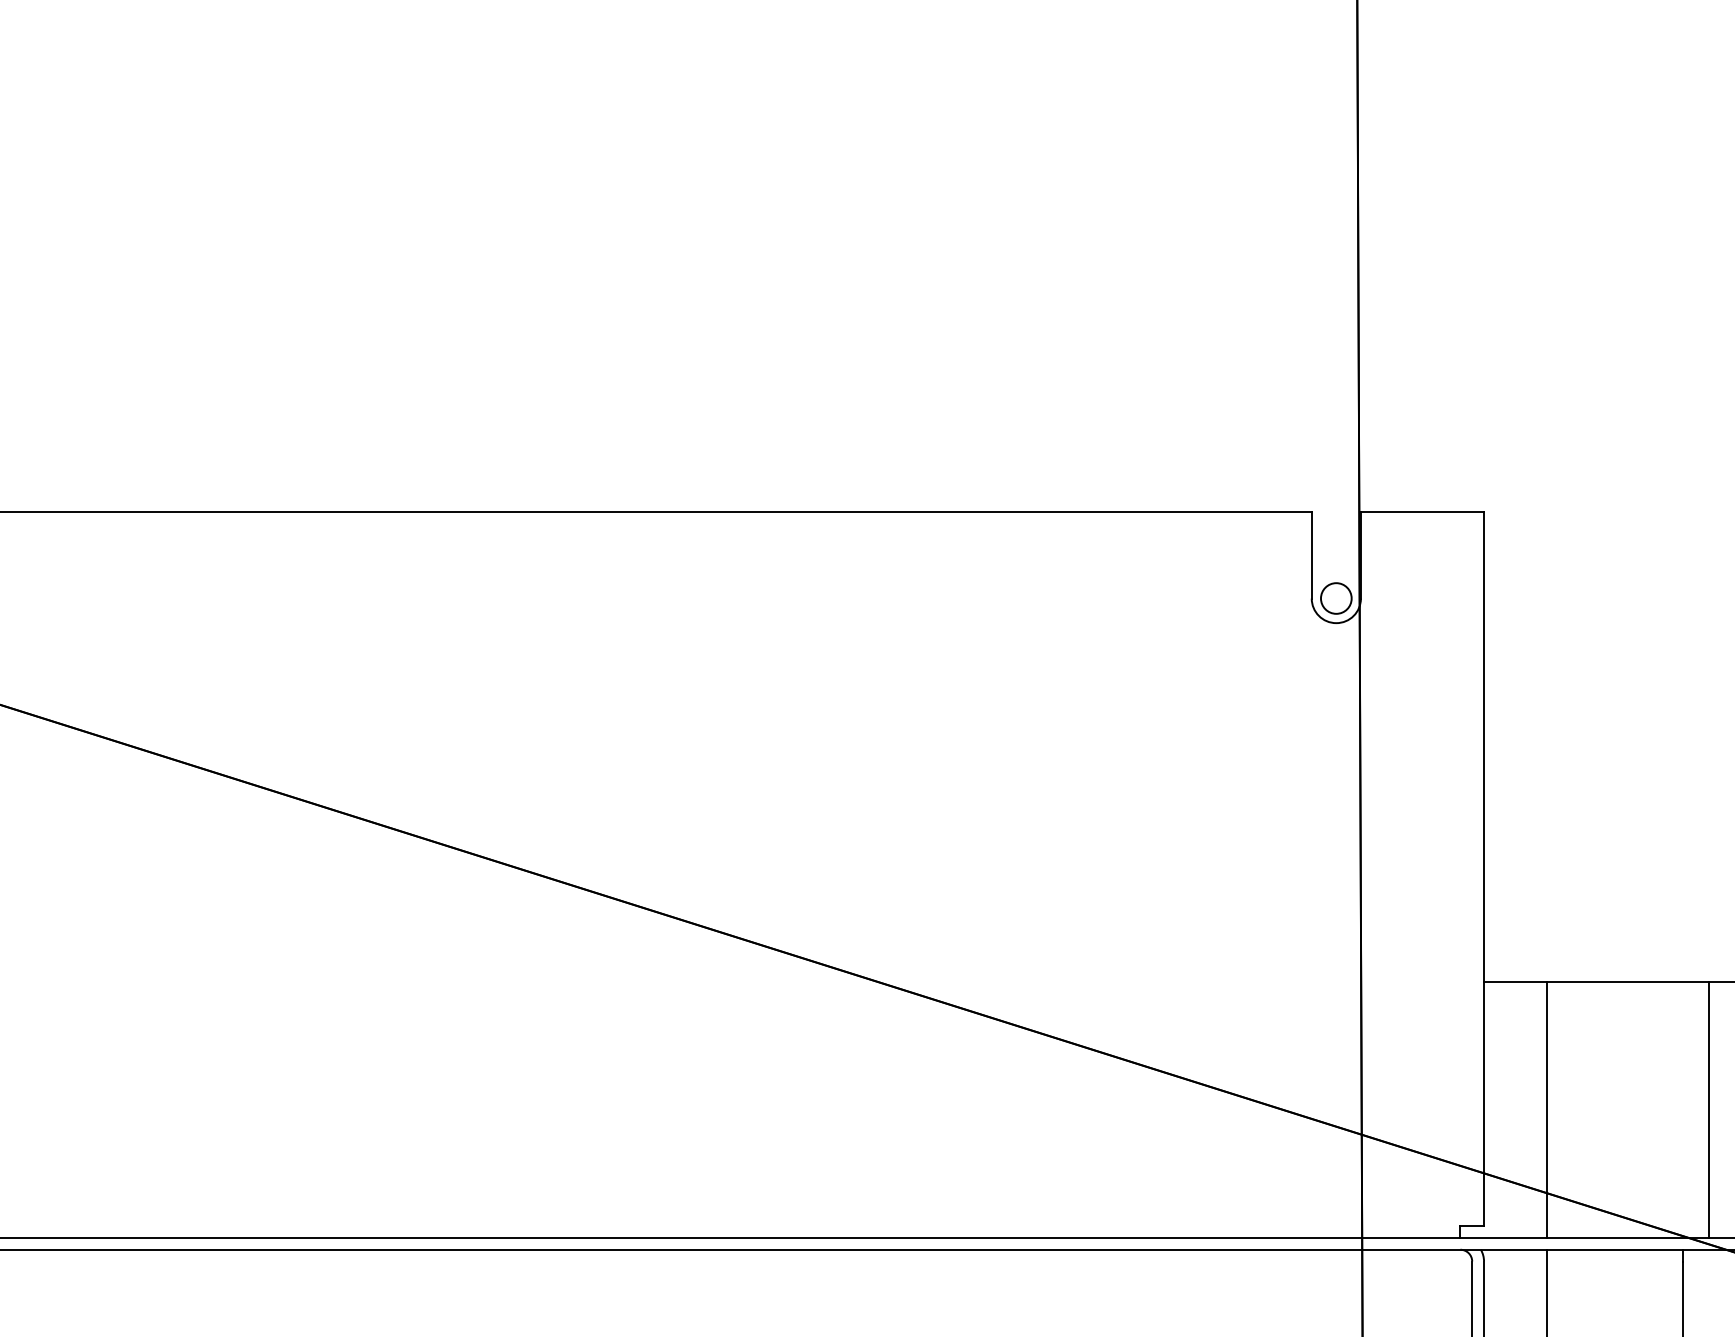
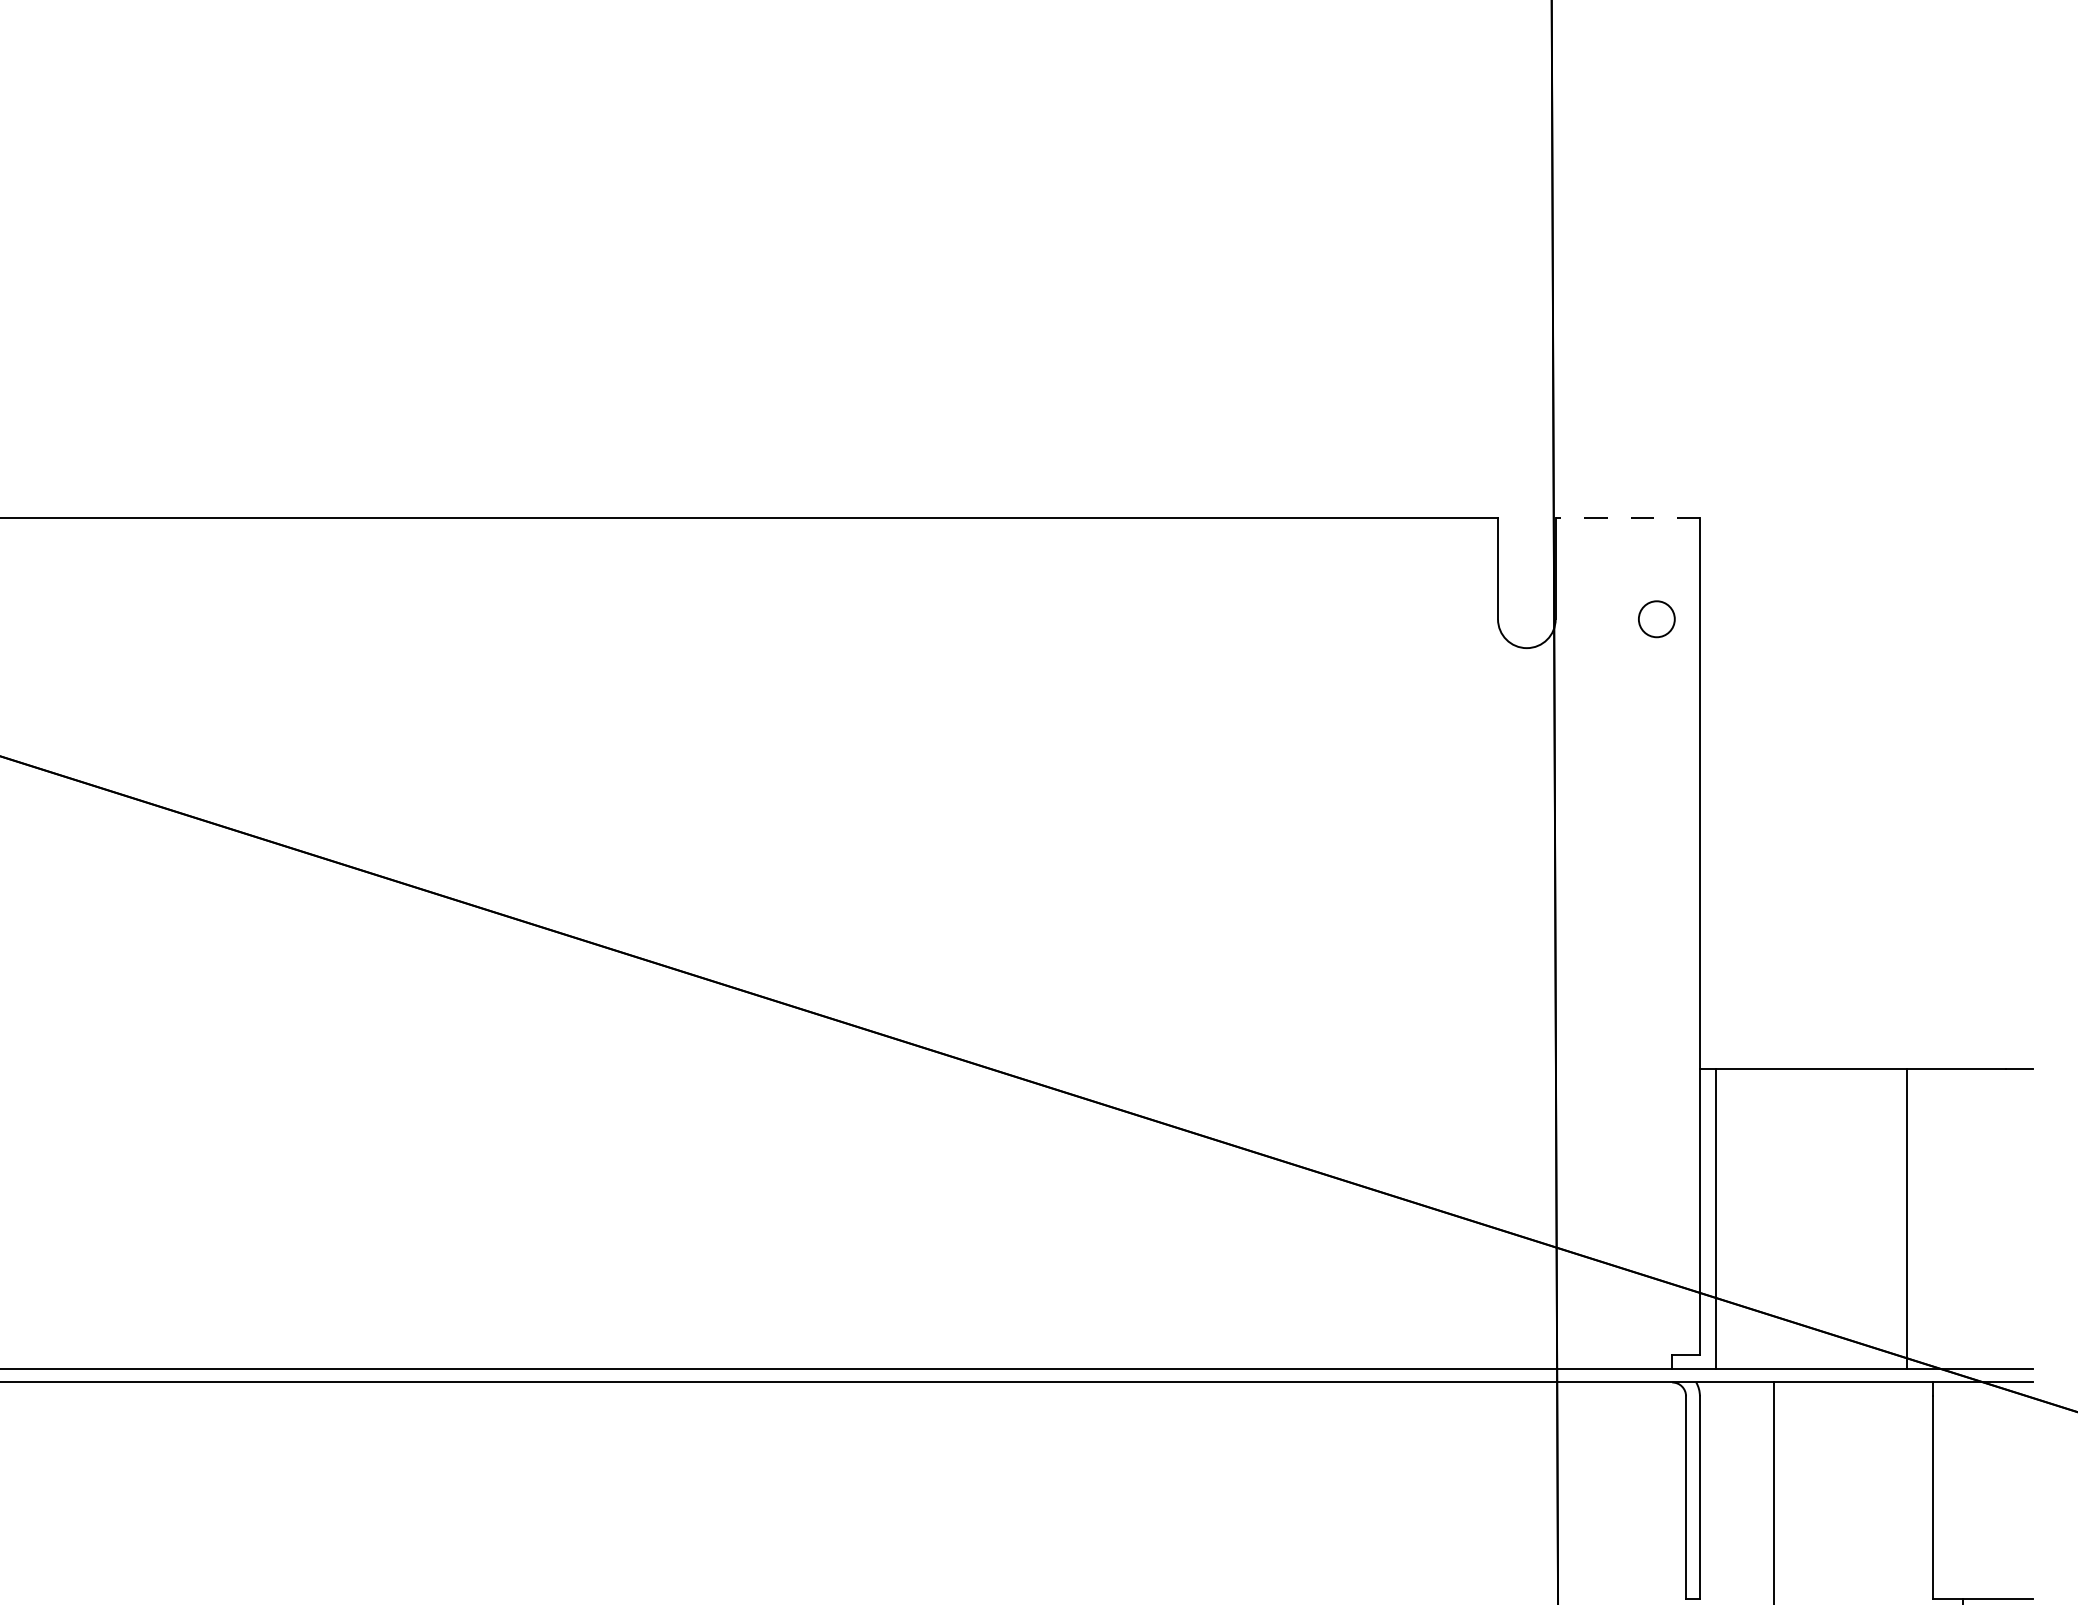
line: (1422, 511) -> (1627, 517), solid -> dashed
circle: (1336, 598) -> (1656, 619), moved
line: (1547, 1109) -> (1716, 1218), moved
line: (1708, 1109) -> (1906, 1218), moved

